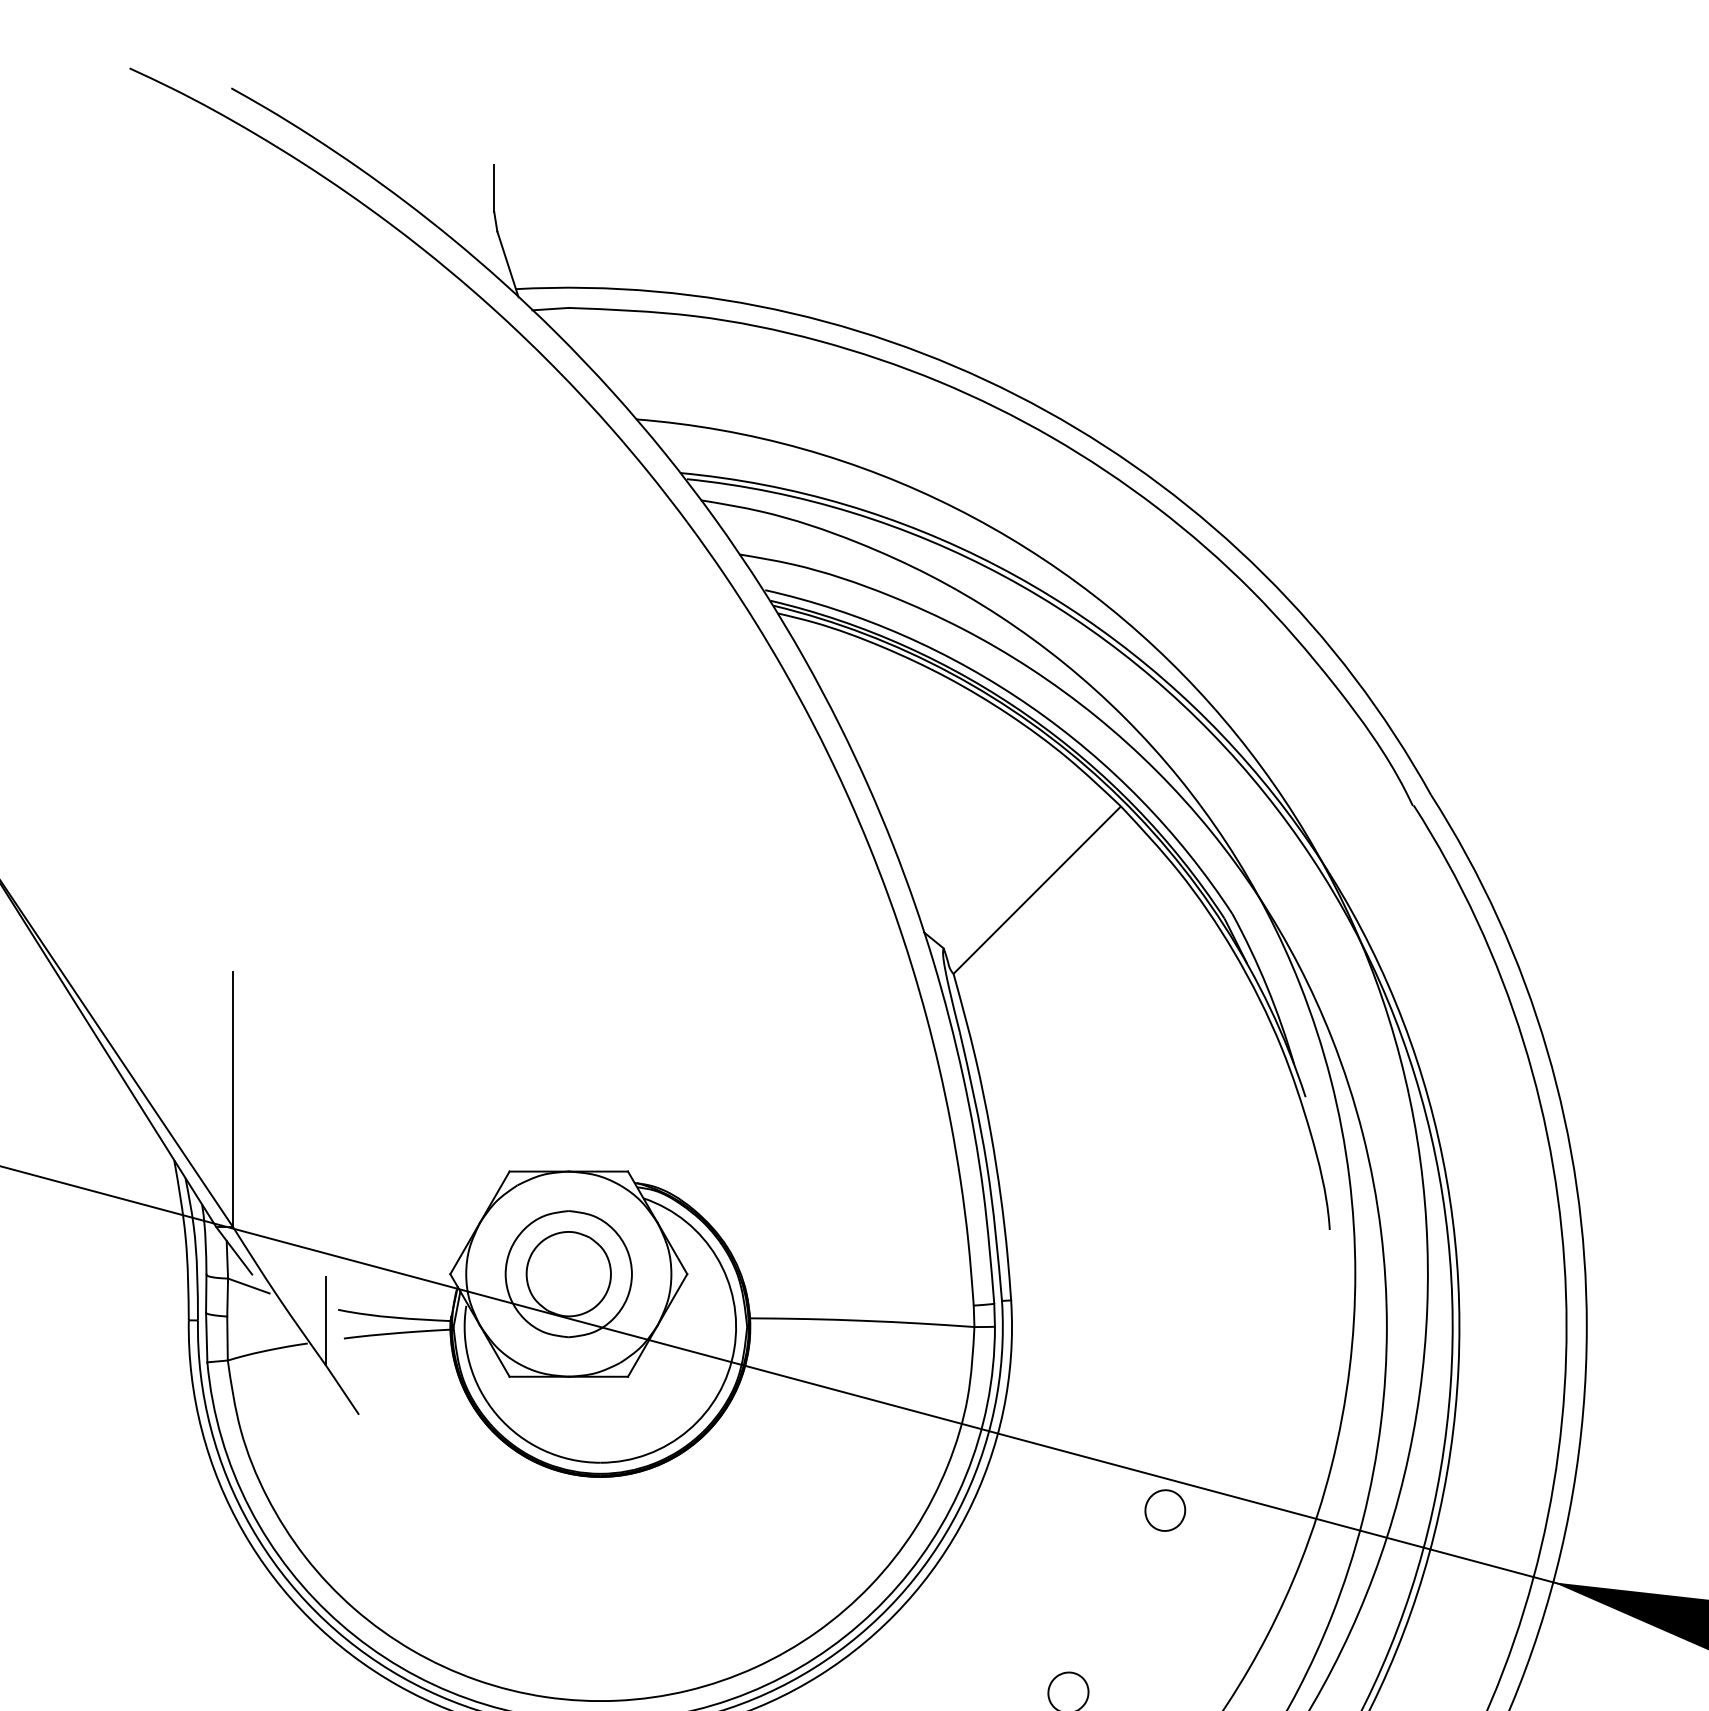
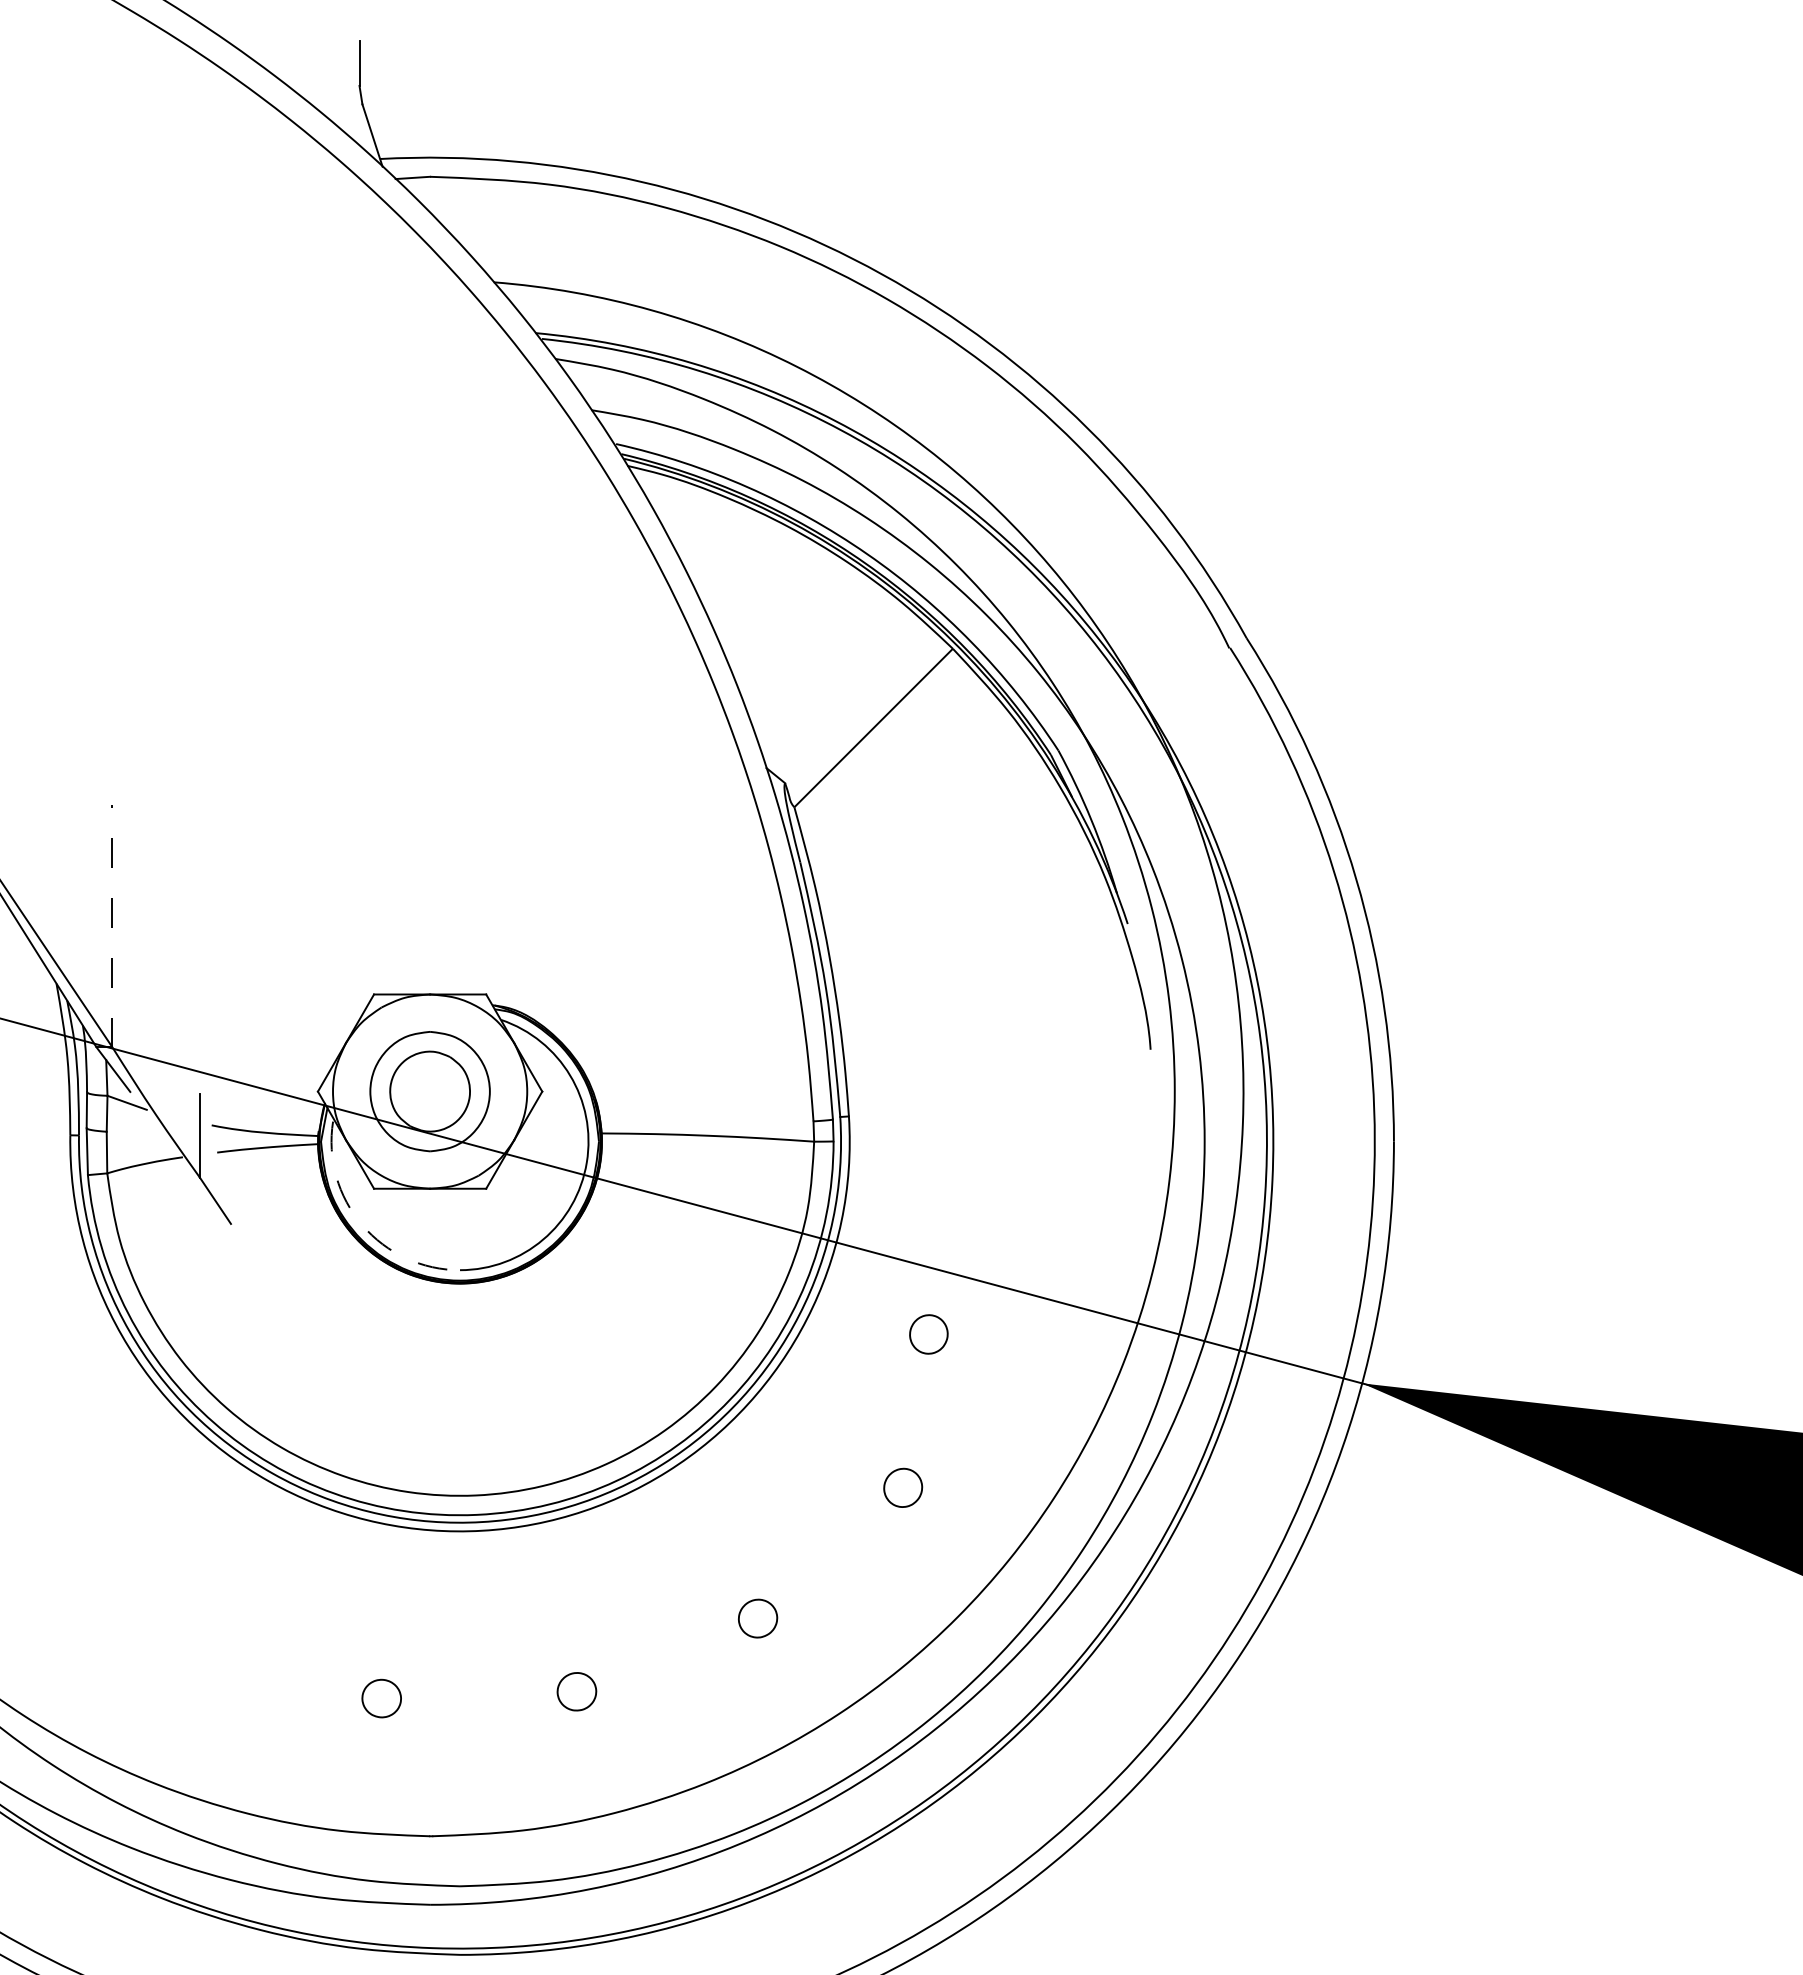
line: (233, 1098) -> (112, 925), solid -> dashed
arc: (497, 1415) -> (362, 1225), solid -> dashed
part: (1164, 1510) -> (928, 1334), moved

